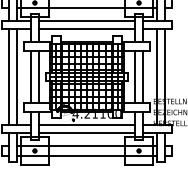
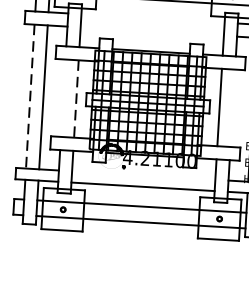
line: (86, 20) -> (152, 18), removed
line: (86, 29) -> (151, 31), removed
line: (30, 76) -> (63, 97), removed
line: (143, 76) -> (232, 107), removed
line: (8, 77) -> (30, 97), solid -> dashed
line: (39, 77) -> (76, 99), solid -> dashed
line: (86, 125) -> (142, 176), removed

